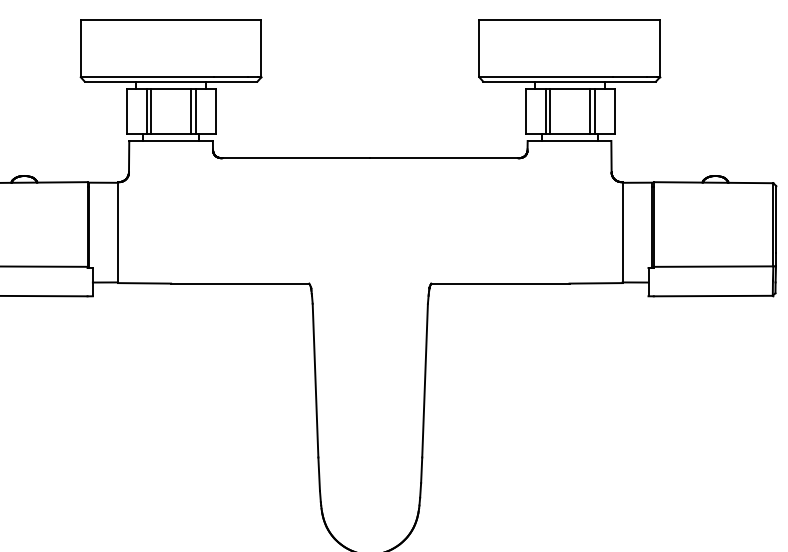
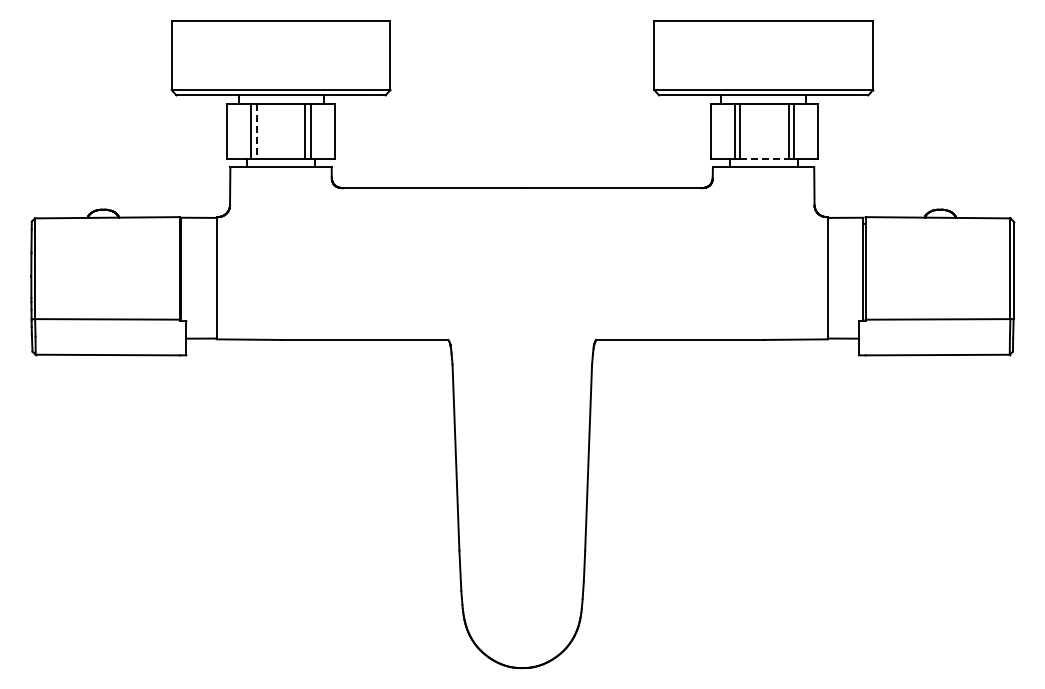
line: (150, 112) -> (256, 132), solid -> dashed
line: (571, 133) -> (765, 158), solid -> dashed

